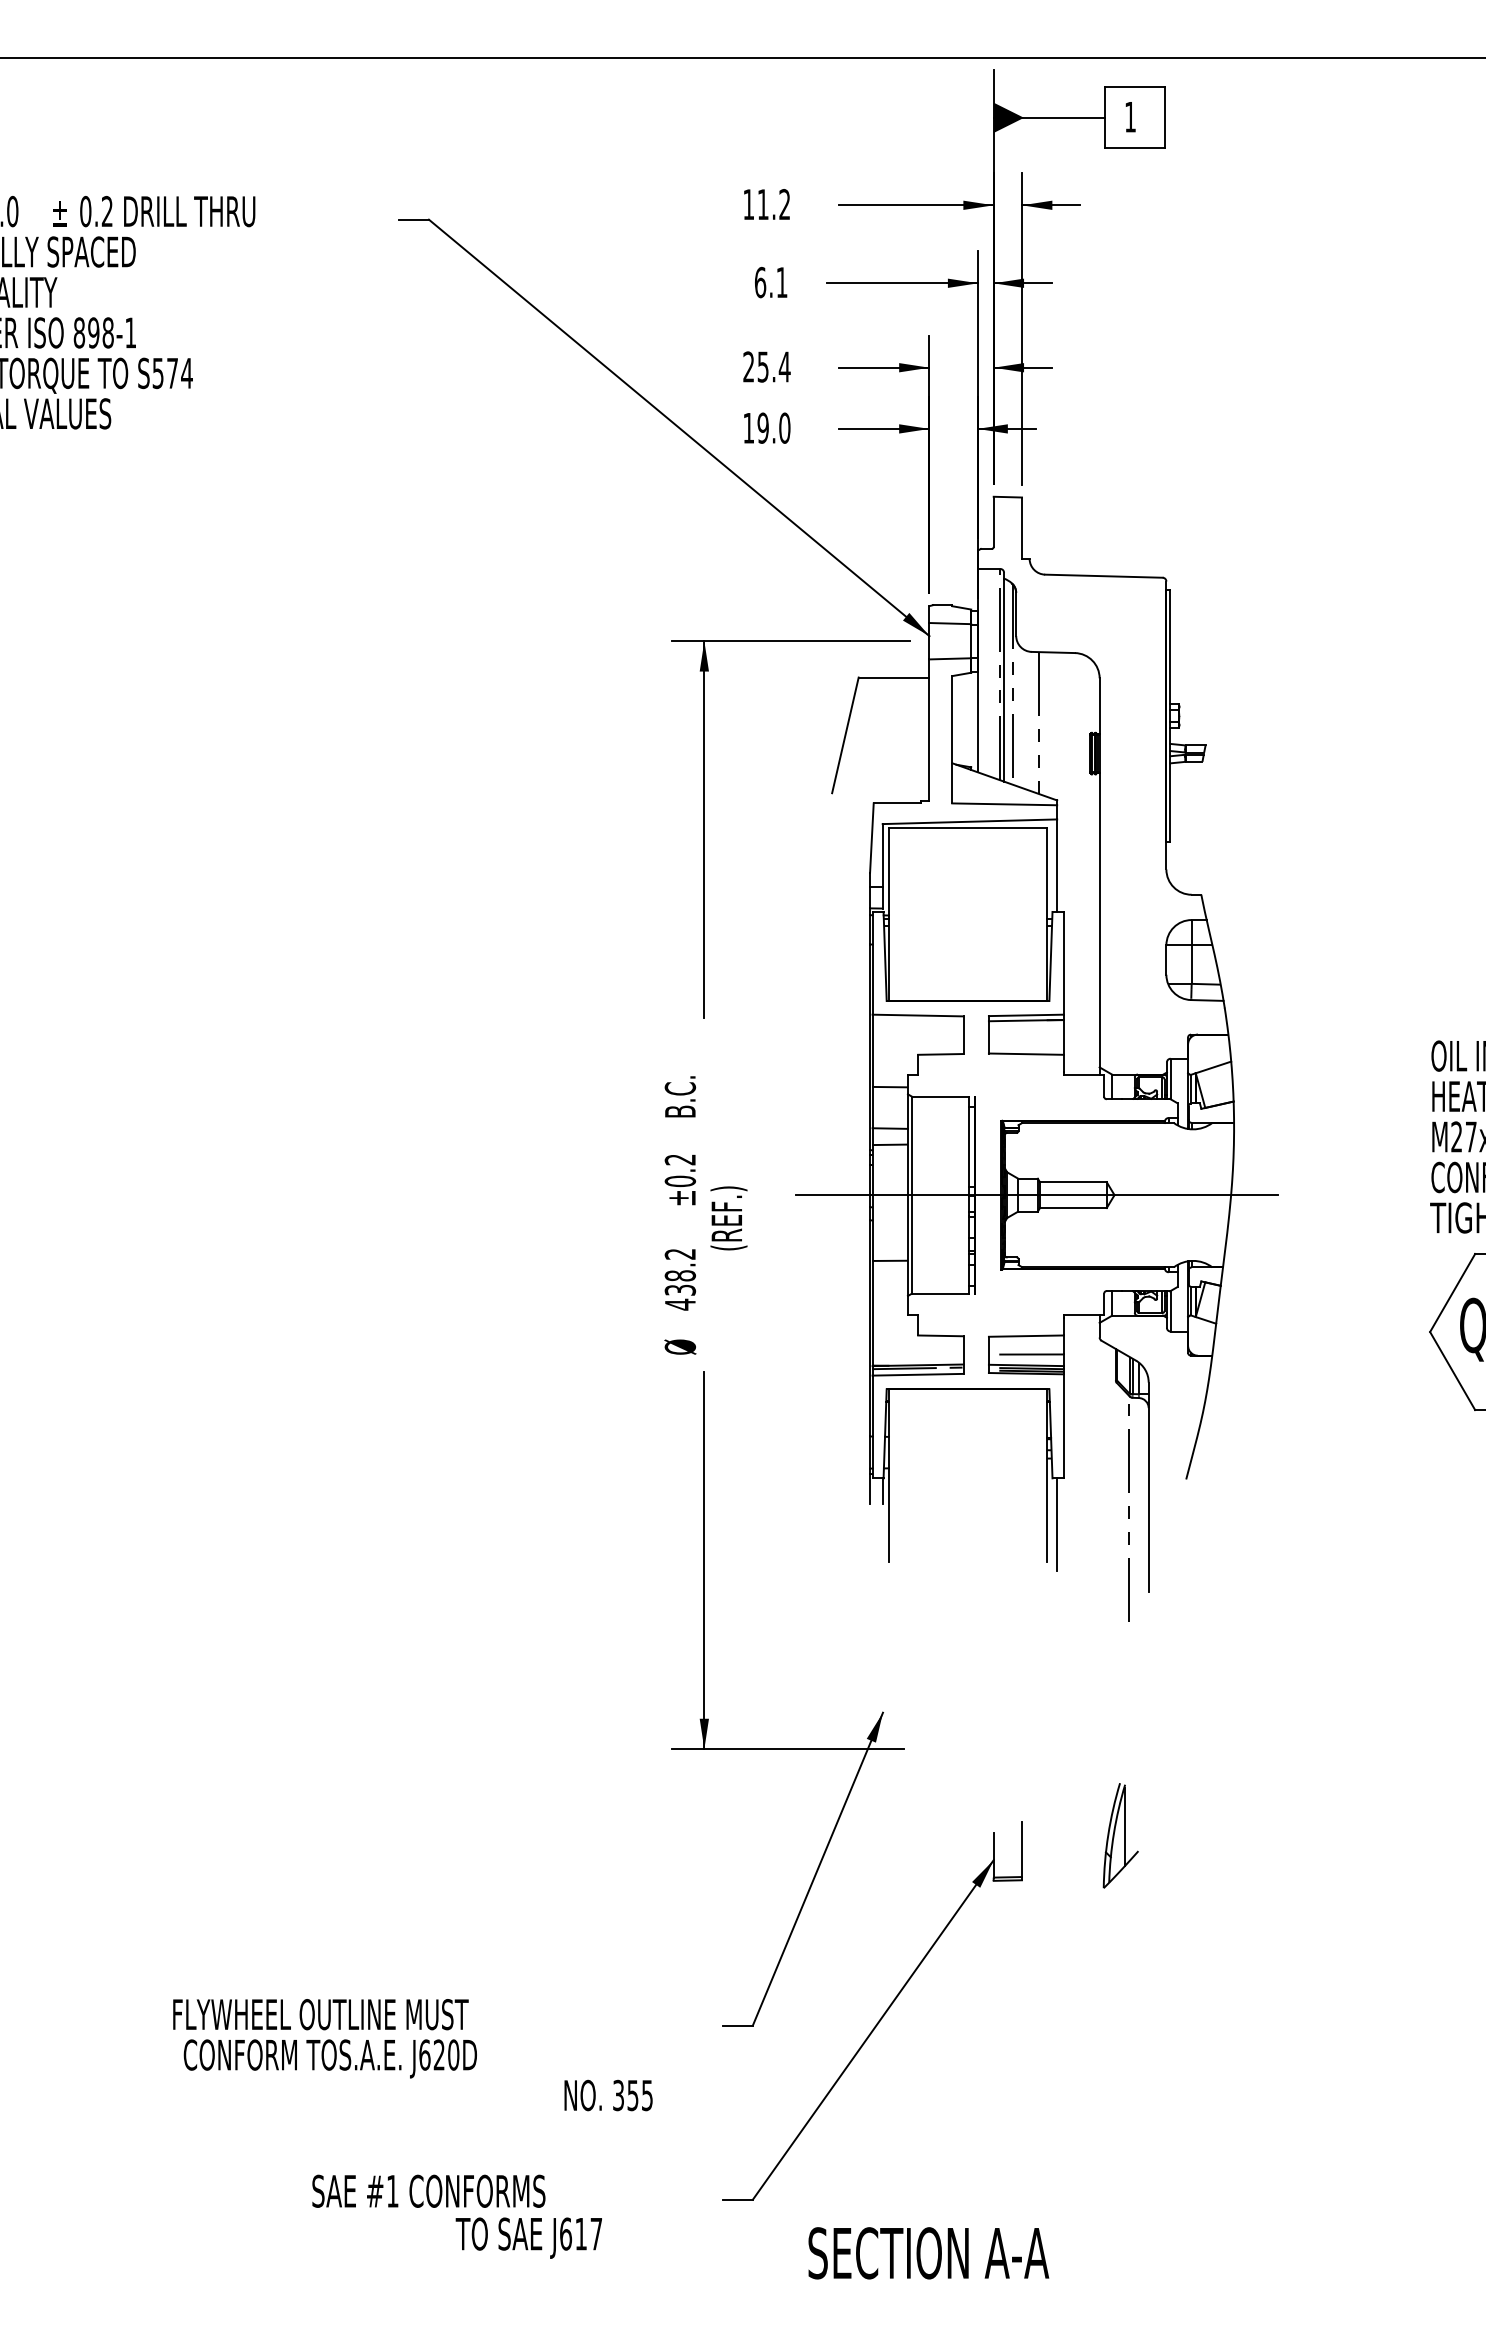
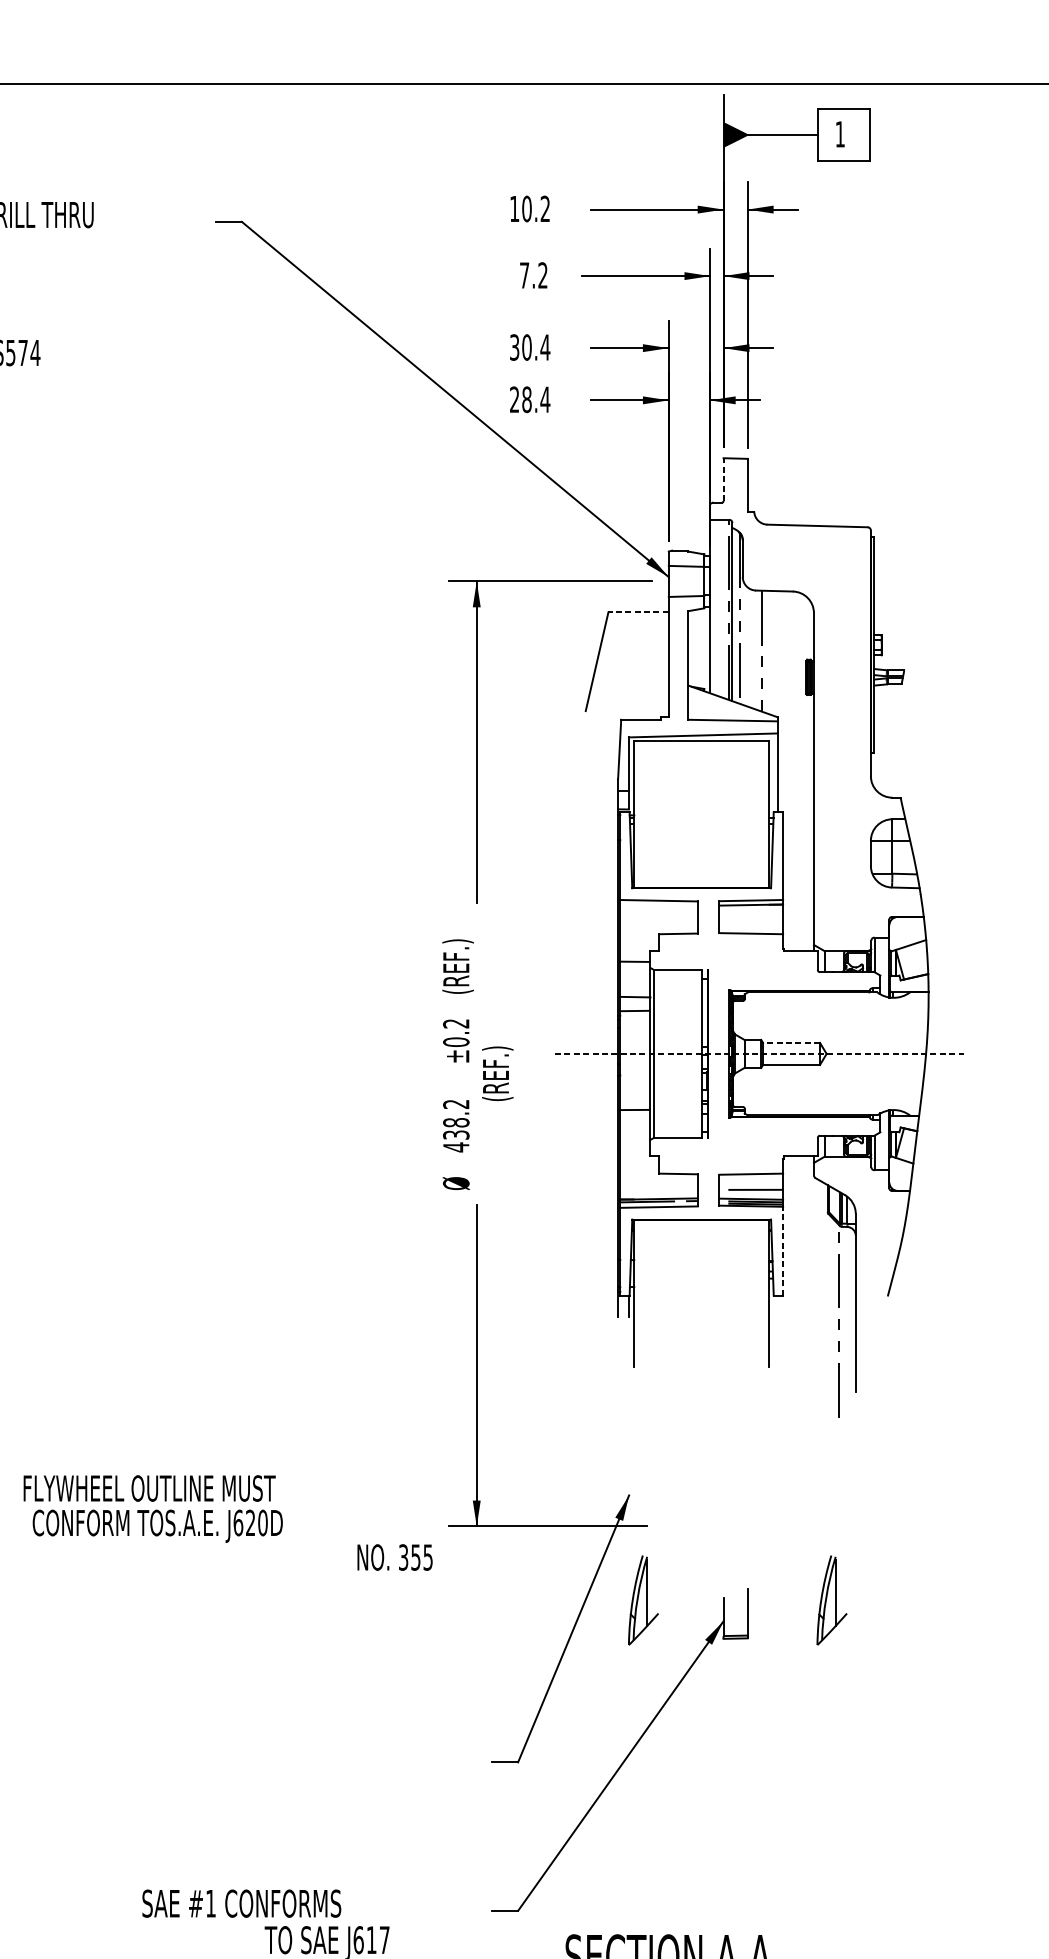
text: (762, 204) -> (526, 208), 11.2 -> 10.2
text: (770, 282) -> (533, 275), 6.1 -> 7.2
text: (755, 366) -> (520, 347), 25.4 -> 30.4
text: (766, 427) -> (529, 399), 19.0 -> 28.4
line: (993, 521) -> (723, 479), solid -> dashed
line: (893, 677) -> (638, 612), solid -> dashed
text: (682, 1092) -> (458, 966), B.C. -> (REF.)
line: (1072, 1182) -> (790, 1043), solid -> dashed
line: (1037, 1195) -> (760, 1054), solid -> dashed
line: (1063, 1425) -> (783, 1250), solid -> dashed
line: (1057, 1524) -> (777, 1334), removed
part: (899, 1835) -> (643, 1600), added
text: (412, 2055) -> (227, 1523), moved

